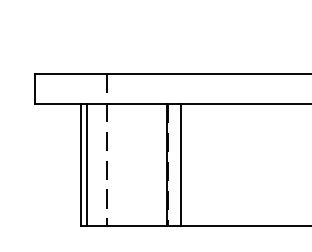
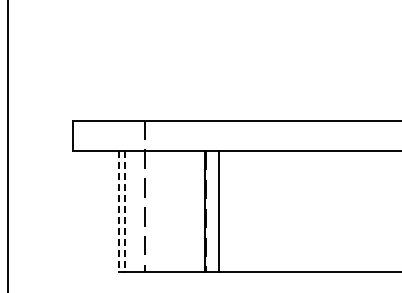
line: (80, 164) -> (118, 211), solid -> dashed
line: (87, 164) -> (125, 211), solid -> dashed

